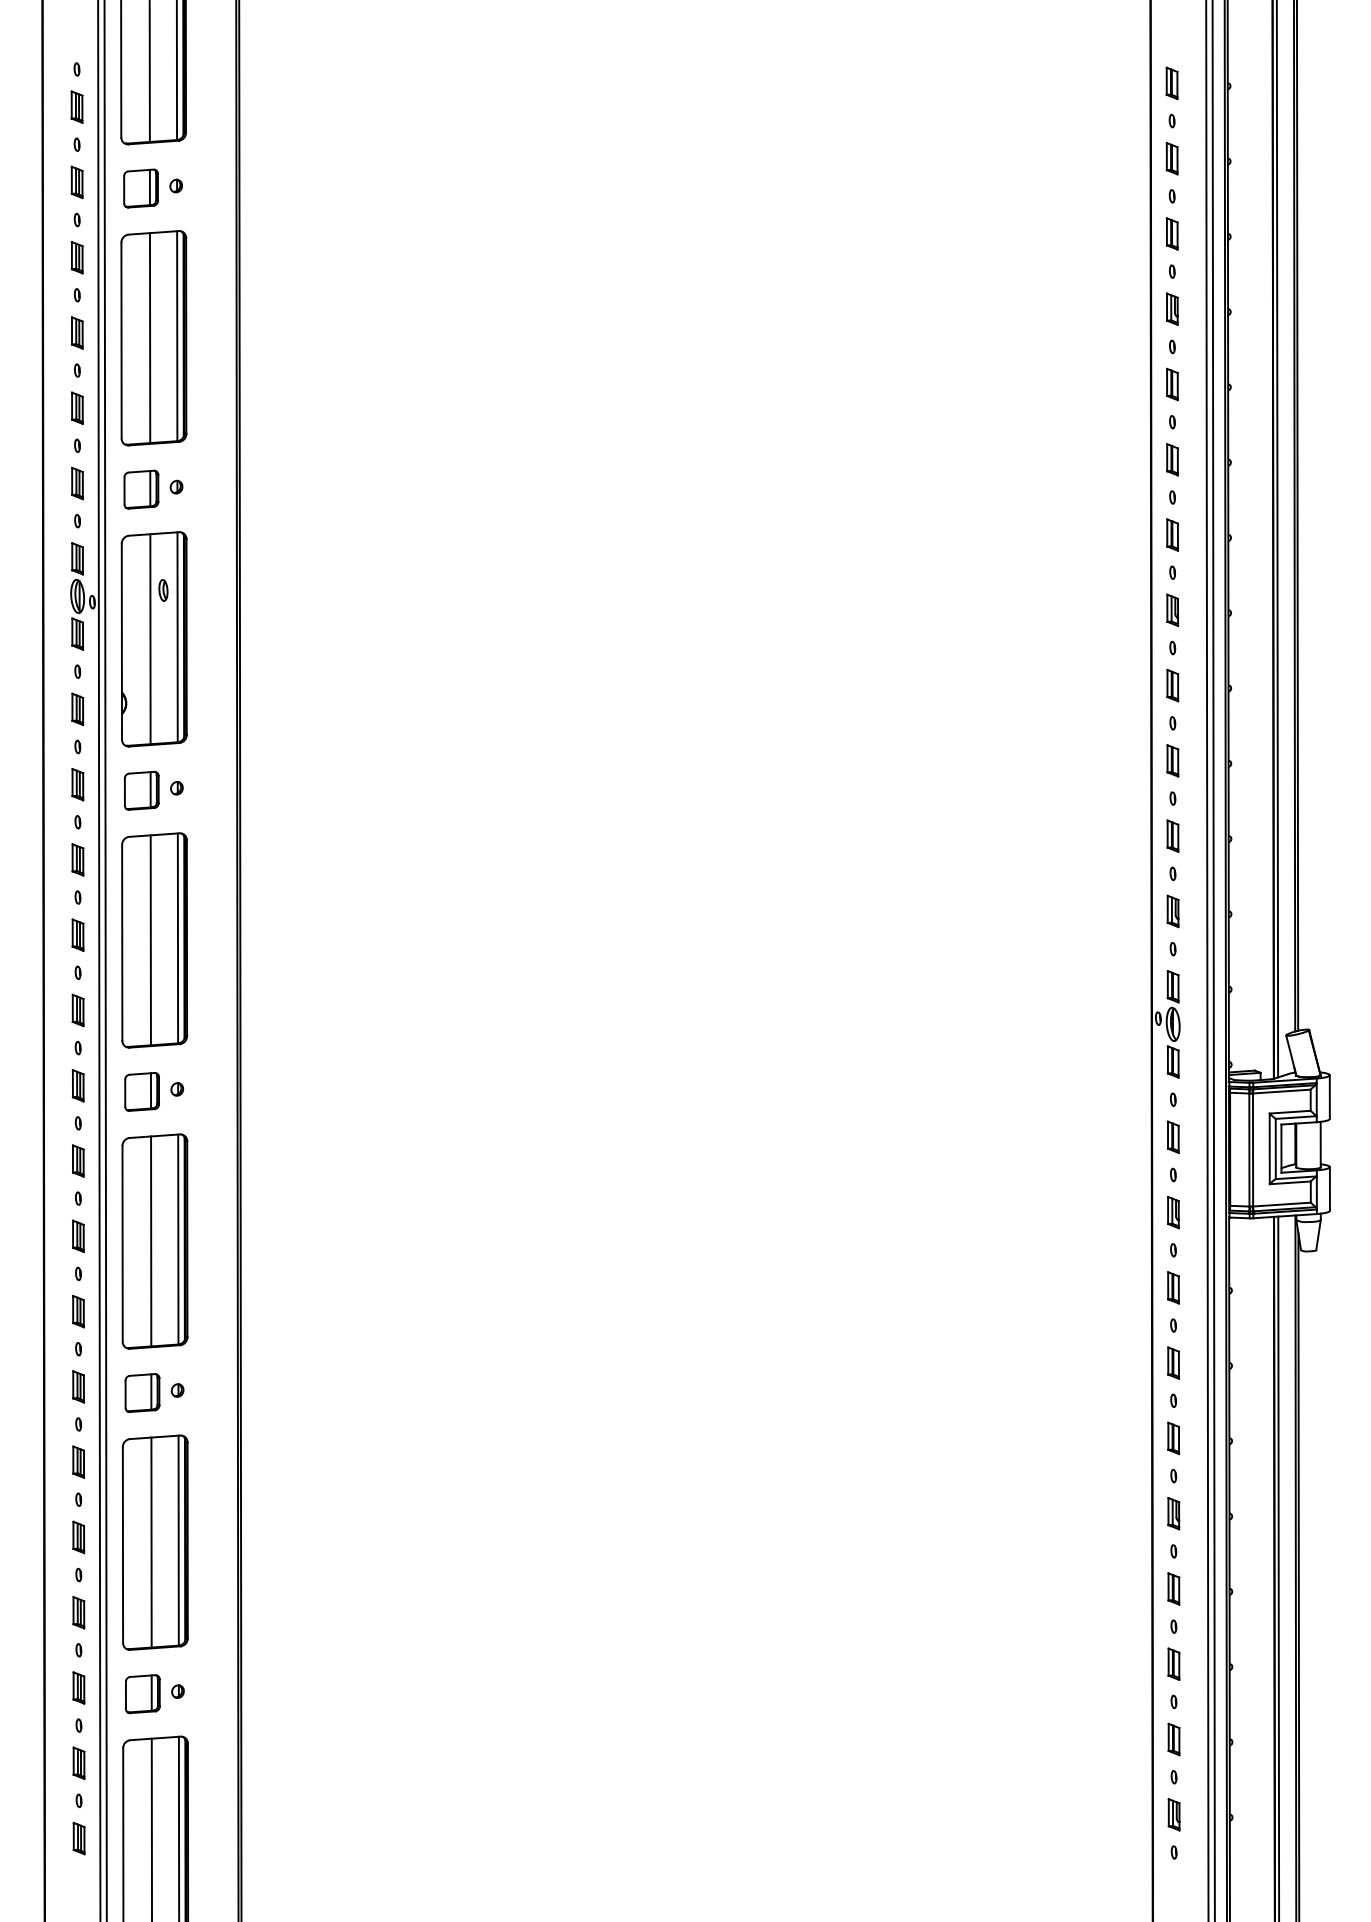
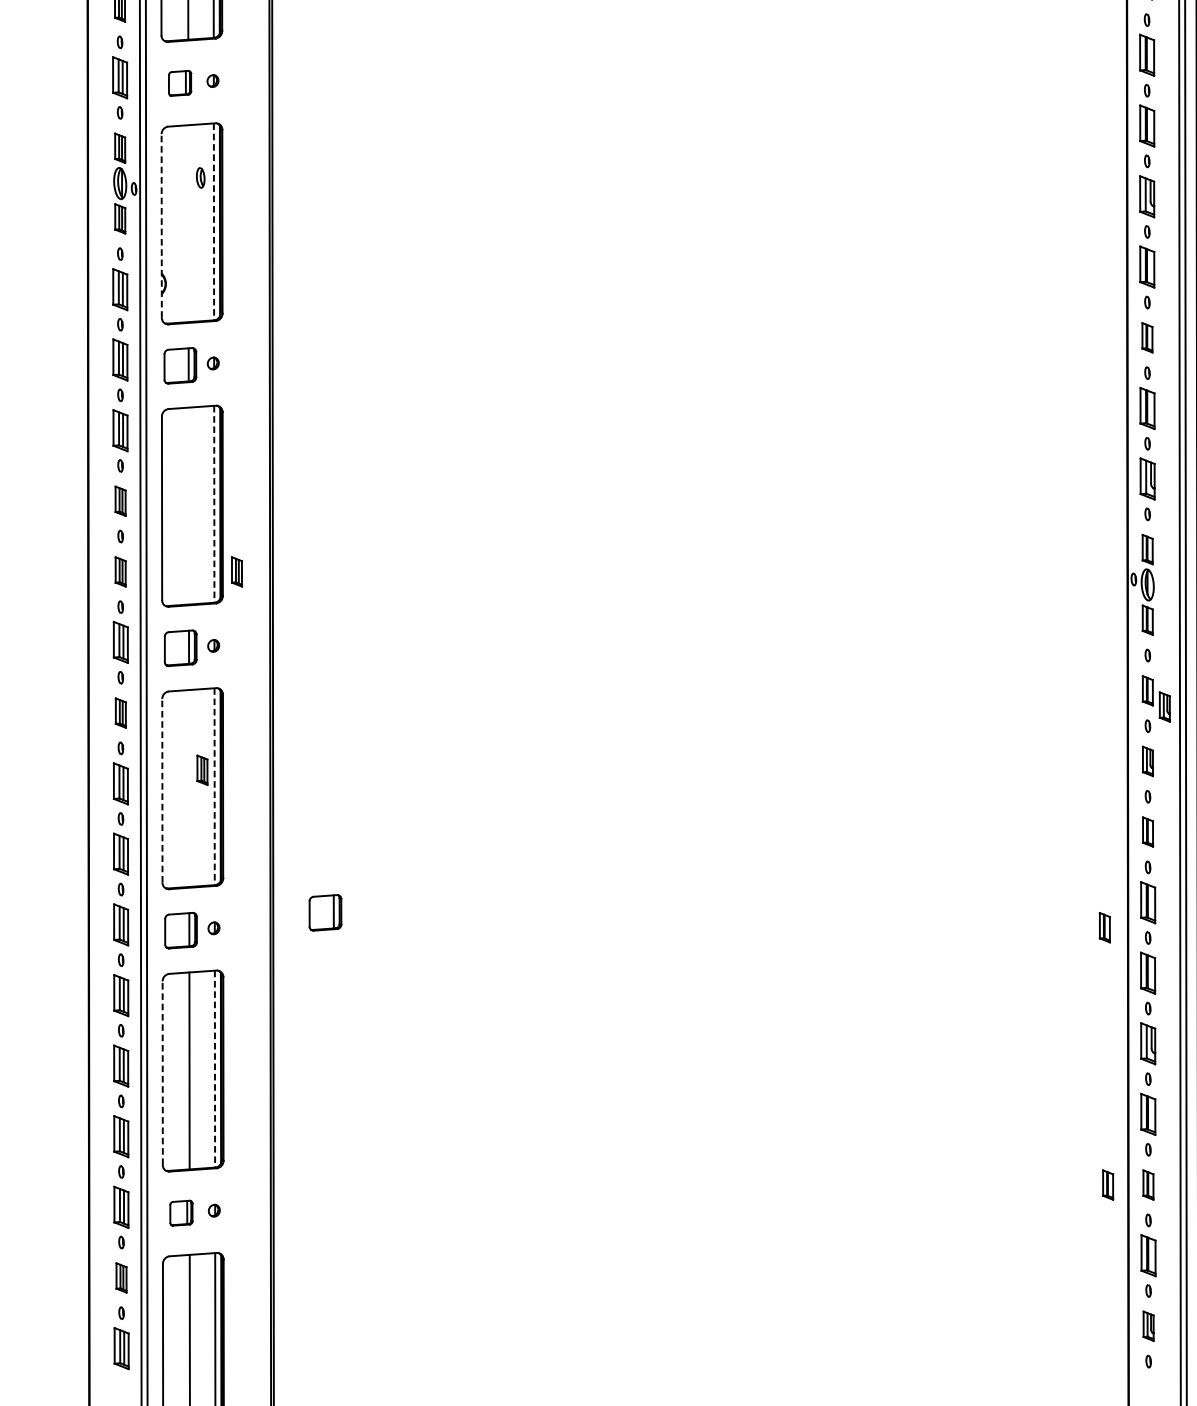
part: (1172, 459) -> (1147, 55), size x1.4
part: (77, 483) -> (120, 77), size x1.4
part: (141, 489) -> (180, 83), size x0.7
part: (1172, 534) -> (1147, 125), size x1.4
part: (1172, 609) -> (1147, 195), size x1.4
line: (177, 637) -> (213, 222), solid -> dashed
line: (150, 639) -> (188, 223), removed
line: (121, 641) -> (161, 225), solid -> dashed
part: (1172, 685) -> (1147, 267), size x1.4
part: (77, 708) -> (120, 288), size x1.4
part: (77, 784) -> (120, 359), size x1.4
part: (1172, 835) -> (1147, 407), size x1.4
part: (77, 859) -> (120, 430), size x1.4
part: (1172, 911) -> (1147, 479), size x1.4
line: (177, 938) -> (213, 504), solid -> dashed
line: (150, 940) -> (188, 506), removed
part: (201, 1010) -> (236, 571), added
part: (77, 1085) -> (120, 642), size x1.4
part: (1191, 1154) -> (1164, 706), added
part: (165, 1221) -> (202, 769), added
part: (78, 1235) -> (121, 782), size x1.4
line: (178, 1239) -> (214, 786), solid -> dashed
line: (151, 1241) -> (189, 788), removed
line: (122, 1243) -> (162, 790), solid -> dashed
part: (78, 1311) -> (121, 854), size x1.4
part: (1173, 1362) -> (1148, 902), size x1.4
part: (296, 1373) -> (325, 912), added
part: (78, 1386) -> (121, 924), size x1.4
part: (1127, 1389) -> (1104, 927), added
part: (1173, 1438) -> (1148, 973), size x1.4
part: (78, 1461) -> (121, 994), size x1.4
part: (1173, 1513) -> (1148, 1043), size x1.4
part: (78, 1537) -> (121, 1066), size x1.4
line: (178, 1540) -> (214, 1068), solid -> dashed
line: (122, 1544) -> (162, 1072), solid -> dashed
part: (1173, 1588) -> (1148, 1114), size x1.4
part: (78, 1612) -> (121, 1136), size x1.4
part: (1130, 1663) -> (1107, 1184), added
part: (78, 1687) -> (121, 1206), size x1.4
part: (142, 1694) -> (181, 1213), size x0.7
part: (1173, 1739) -> (1148, 1255), size x1.4
part: (78, 1838) -> (121, 1348), size x1.4

